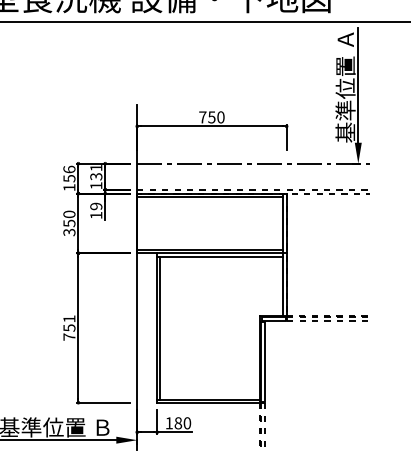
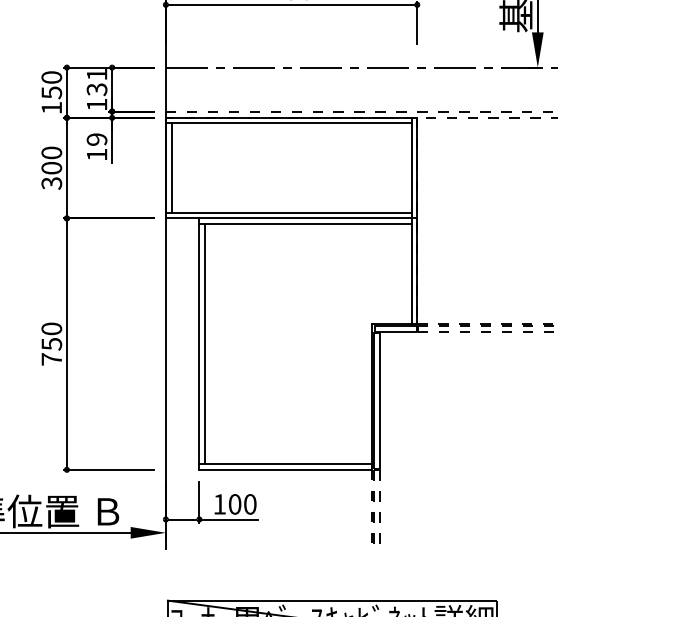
text: (69, 169) -> (51, 77), 156 -> 150
text: (69, 223) -> (51, 168), 350 -> 300
line: (140, 223) -> (171, 168), added
text: (69, 318) -> (51, 328), 751 -> 750
text: (178, 422) -> (235, 503), 180 -> 100

